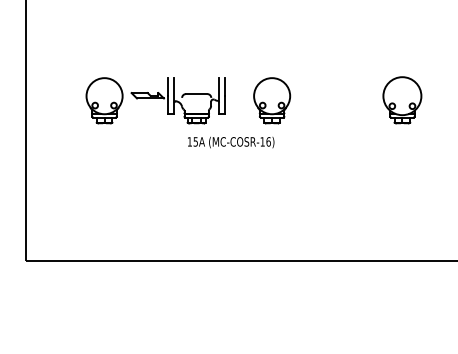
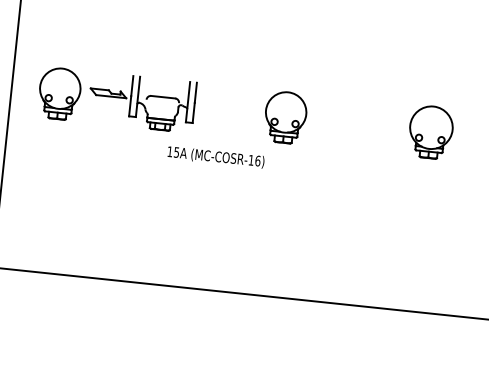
part: (155, 100) -> (116, 99), moved
text: (231, 142) -> (216, 157), moved

